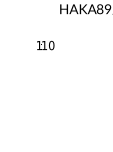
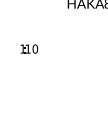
text: (45, 45) -> (29, 49), moved

